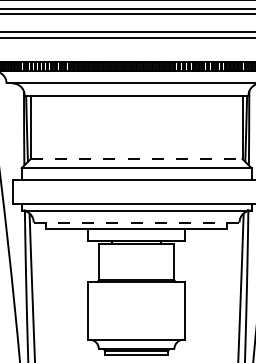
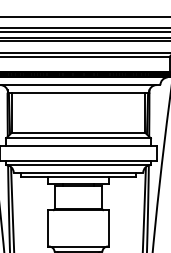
line: (136, 158) -> (78, 132), dashed -> solid
line: (136, 222) -> (78, 172), dashed -> solid

